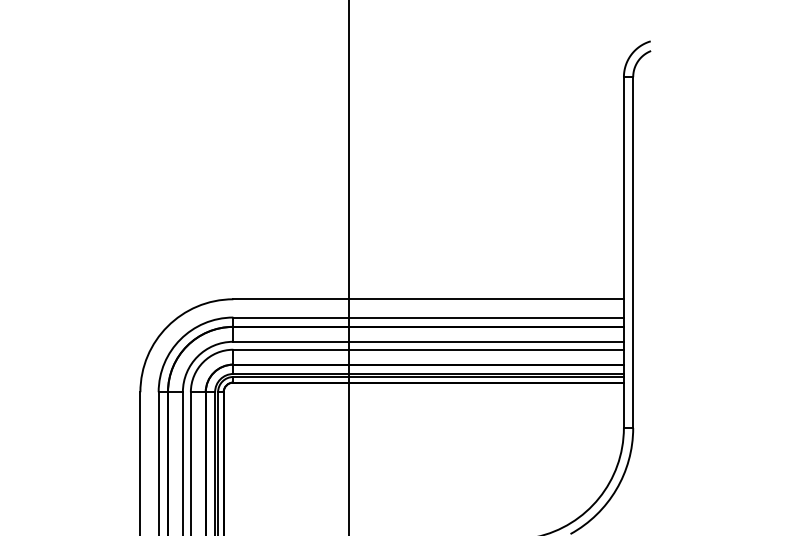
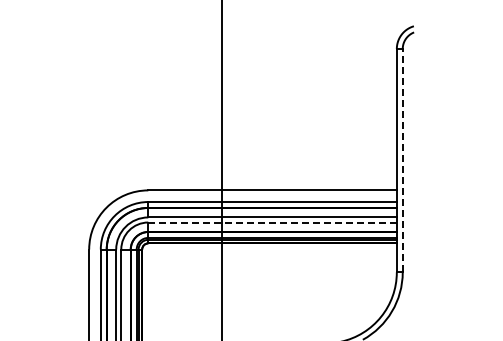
line: (632, 252) -> (402, 160), solid -> dashed
line: (428, 349) -> (272, 222), solid -> dashed

